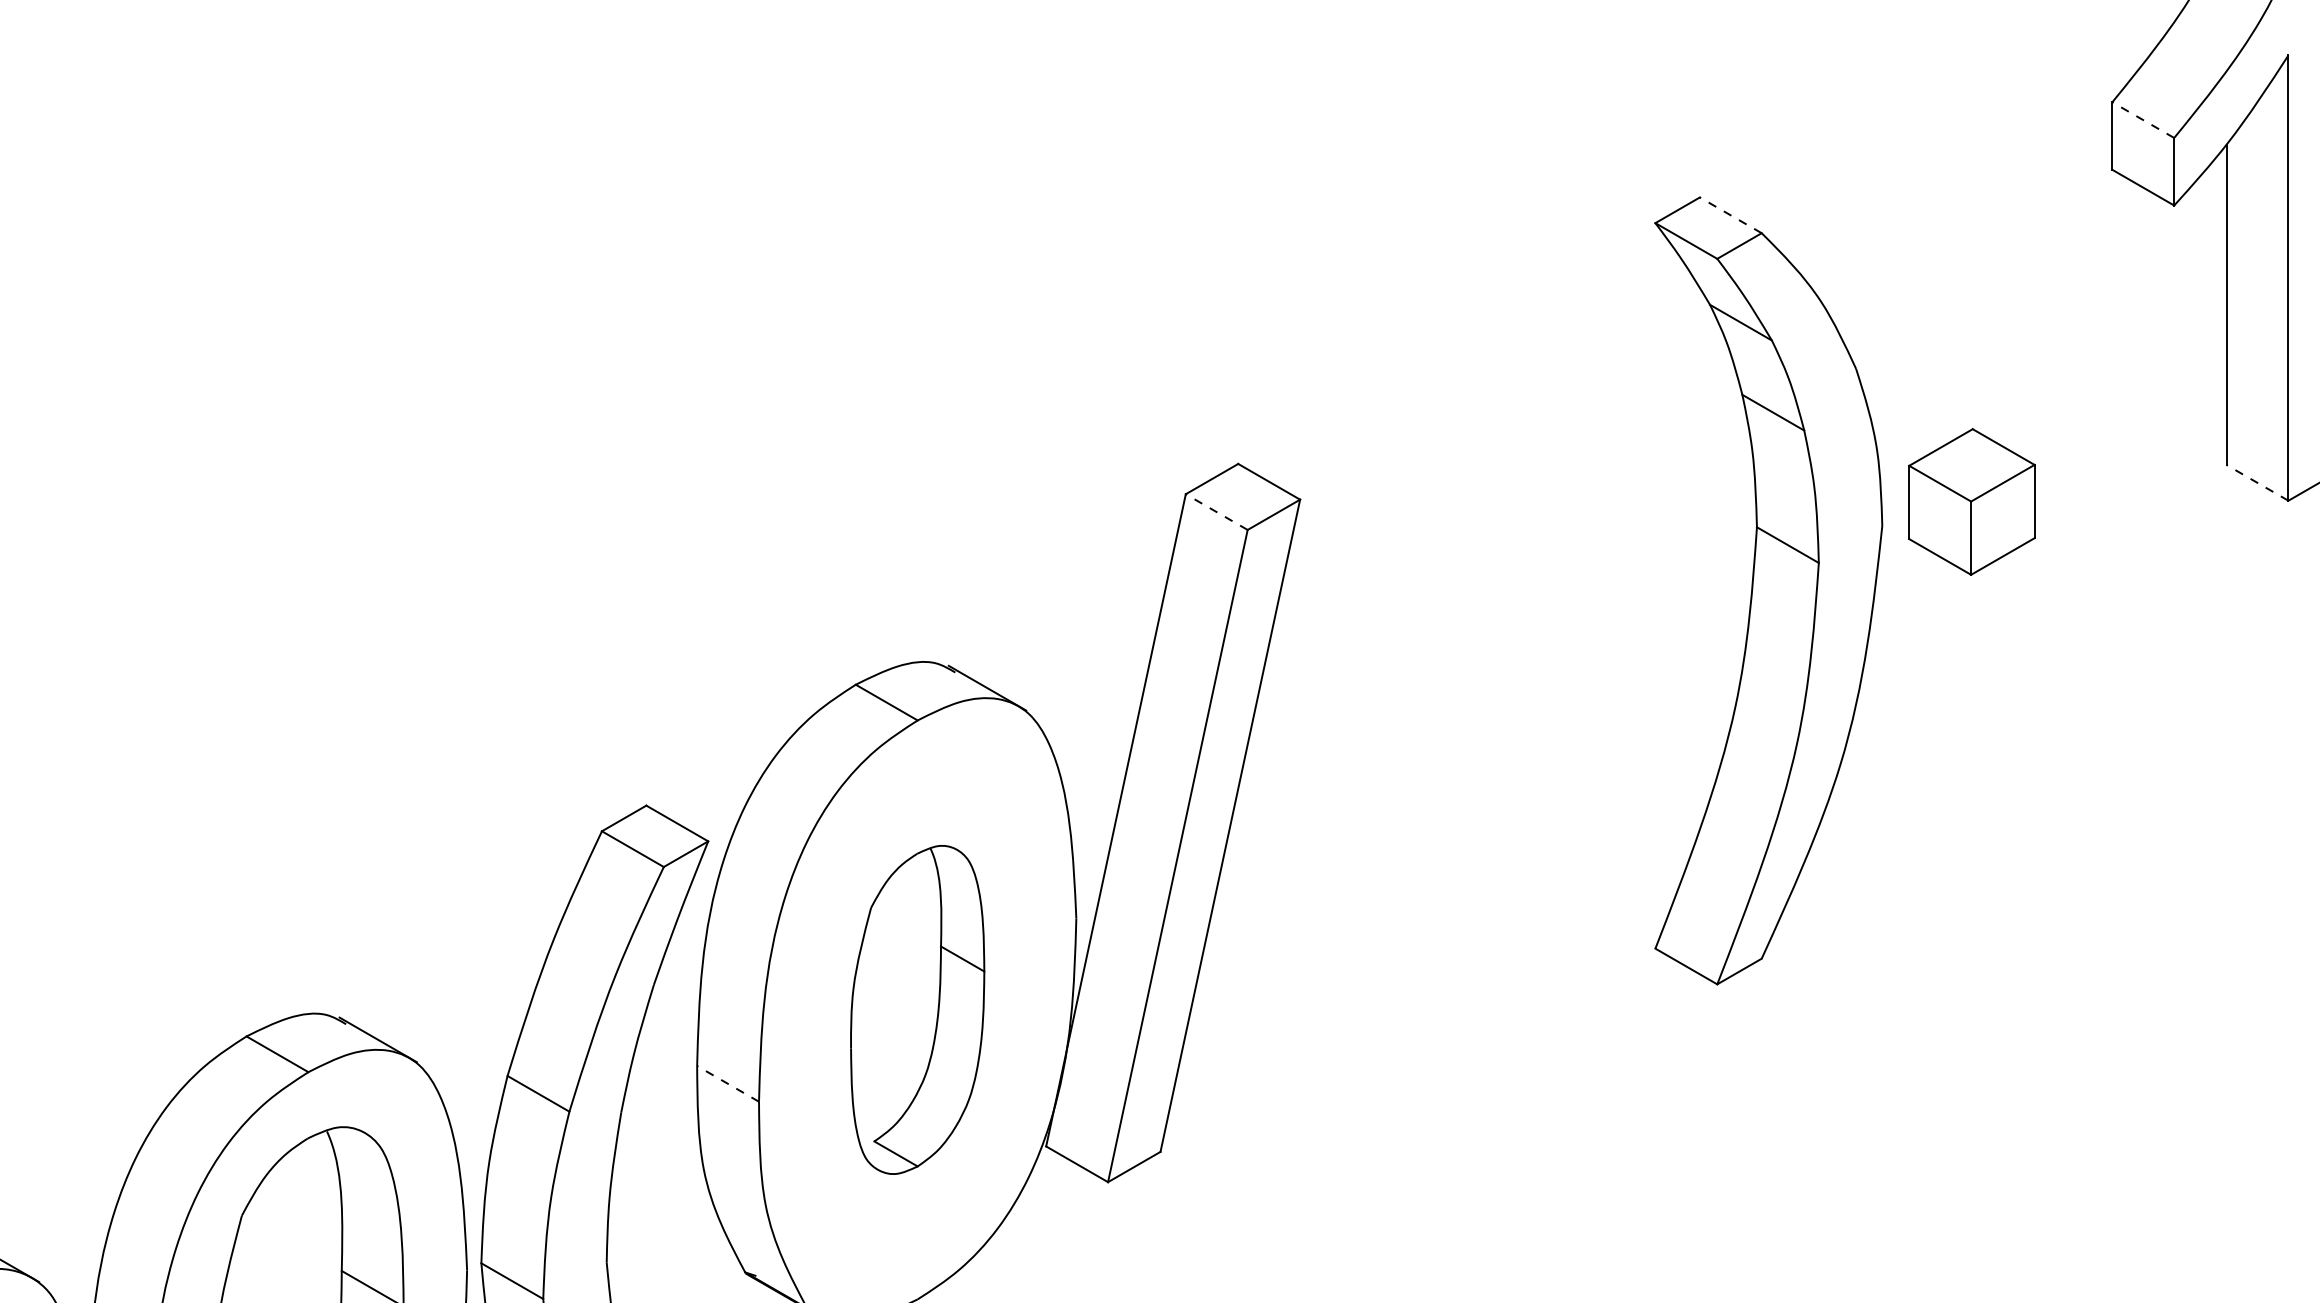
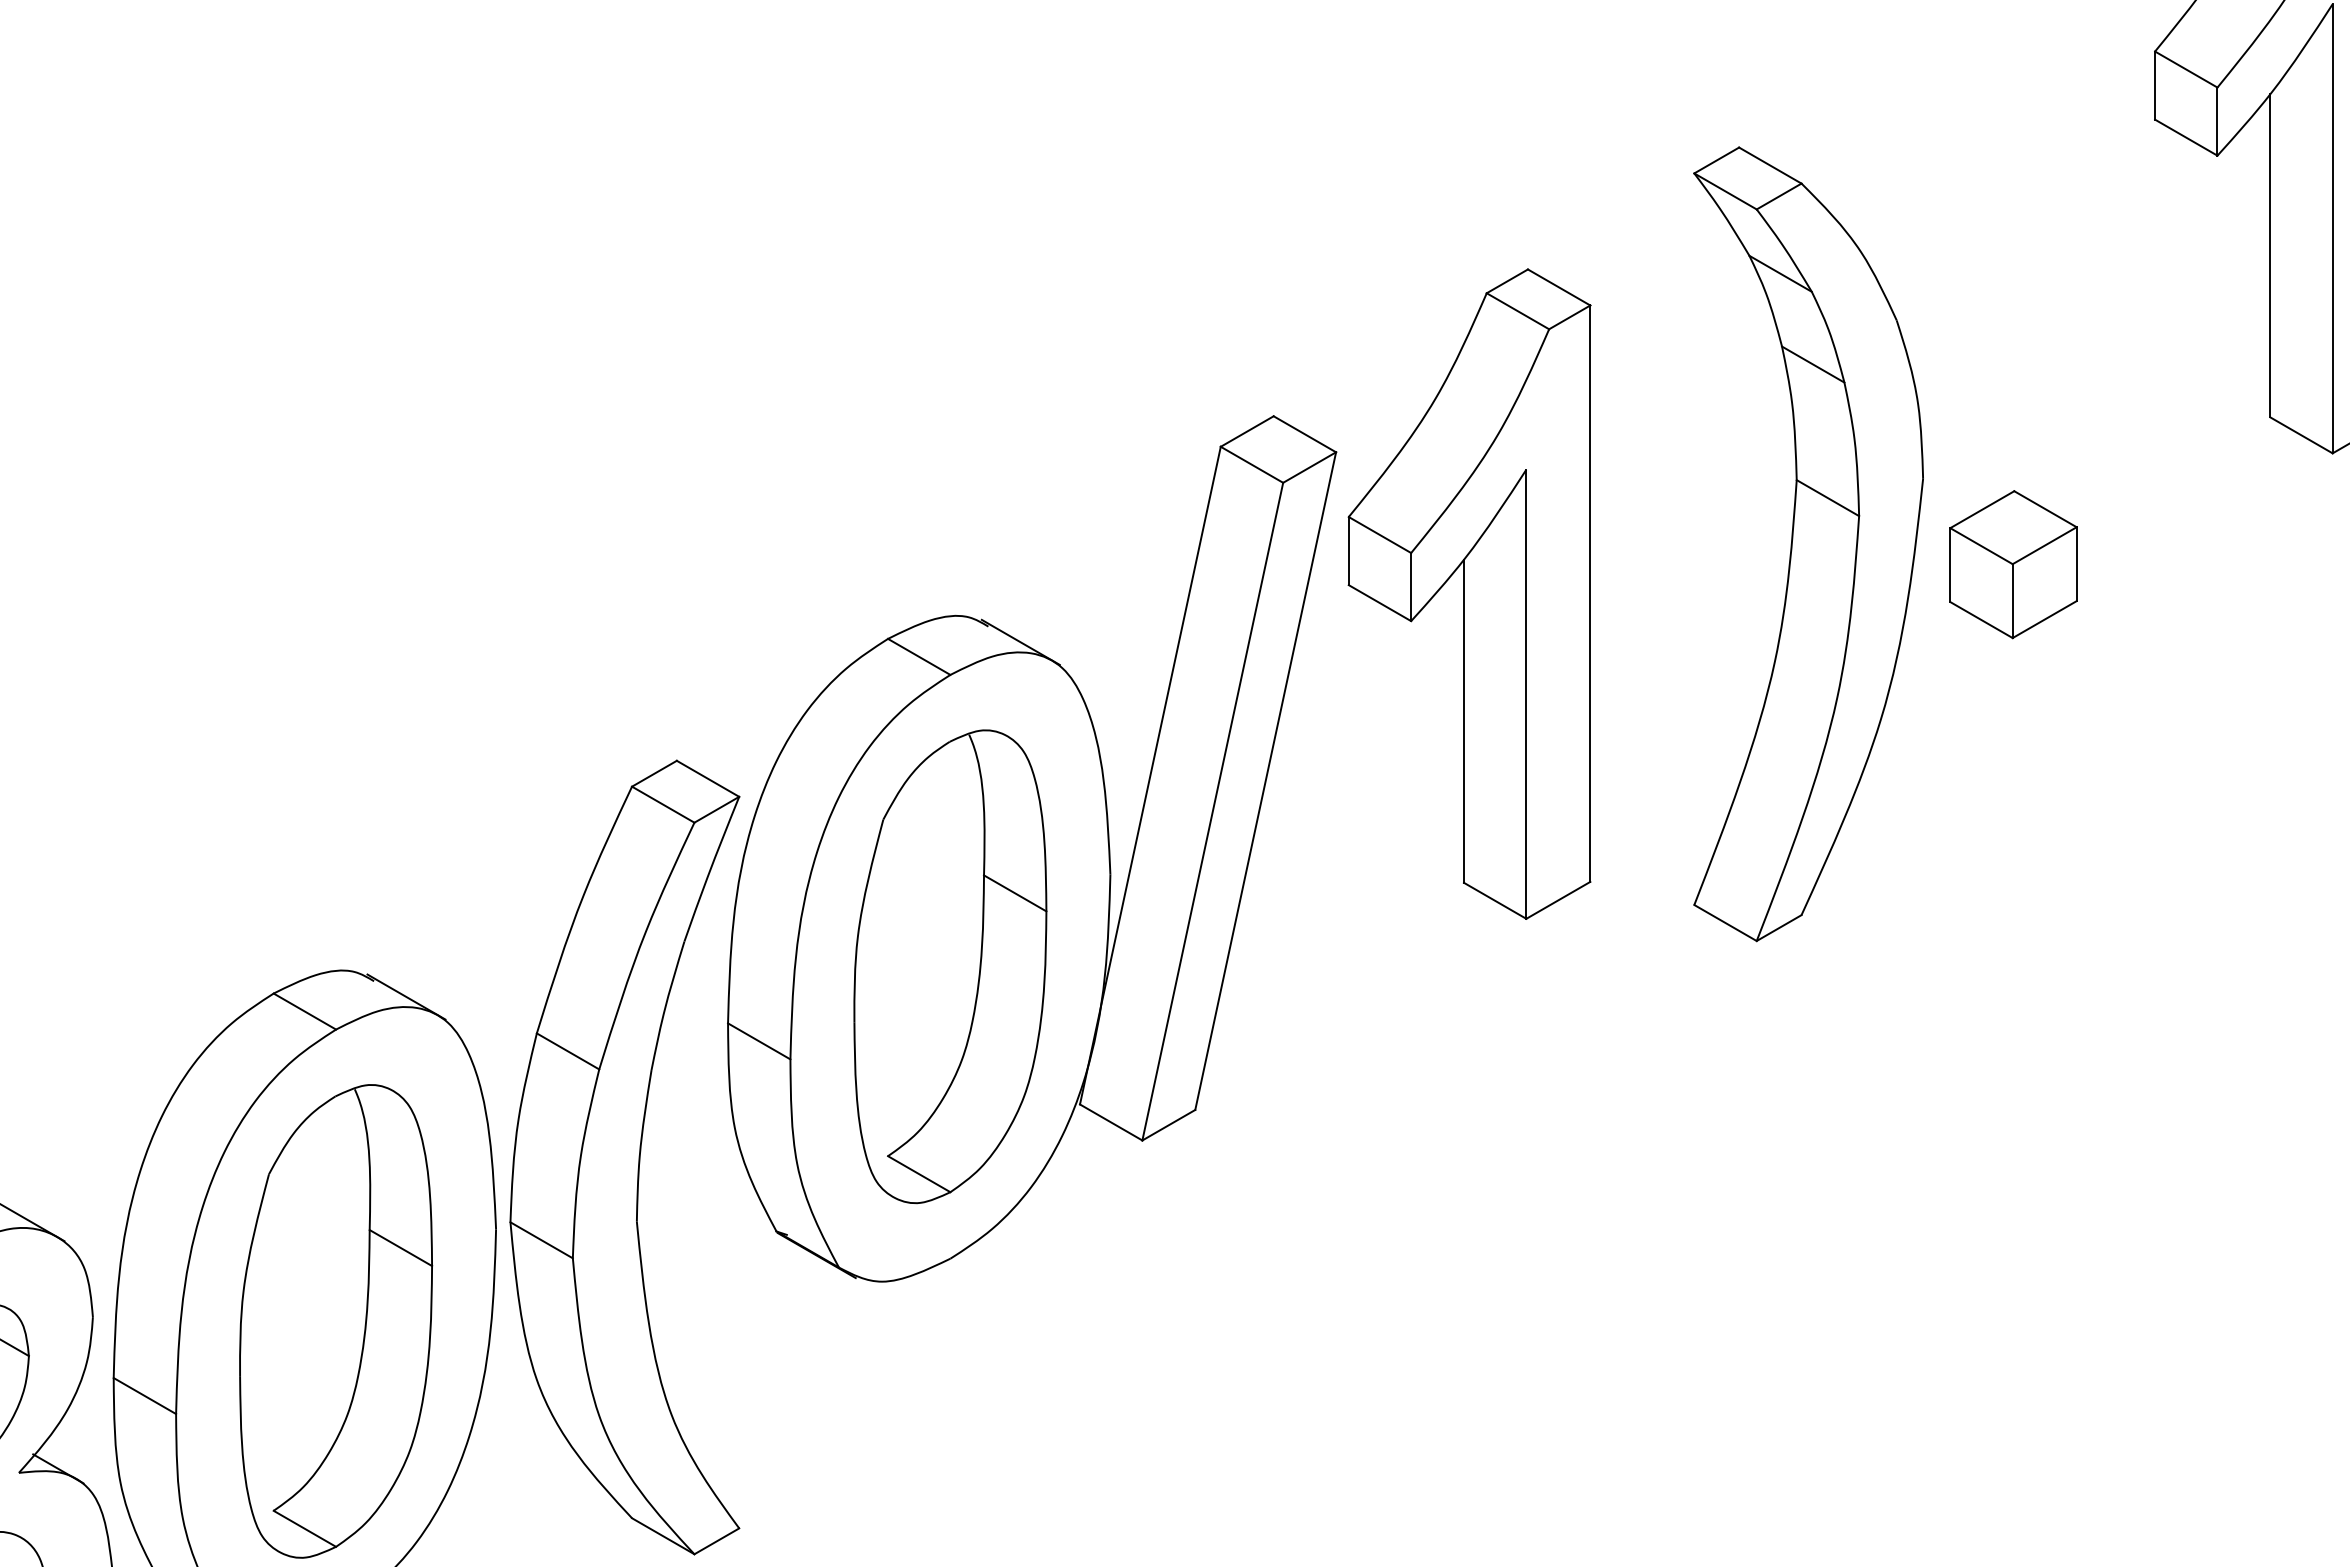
line: (2142, 120) -> (2185, 69), dashed -> solid
line: (1729, 215) -> (1769, 165), dashed -> solid
line: (2257, 483) -> (2301, 435), dashed -> solid
part: (1971, 501) -> (2013, 564), moved
line: (1216, 511) -> (1251, 464), dashed -> solid
part: (1432, 639) -> (1469, 593), added
part: (917, 1009) -> (950, 966), size x1.43
line: (727, 1084) -> (758, 1041), dashed -> solid

